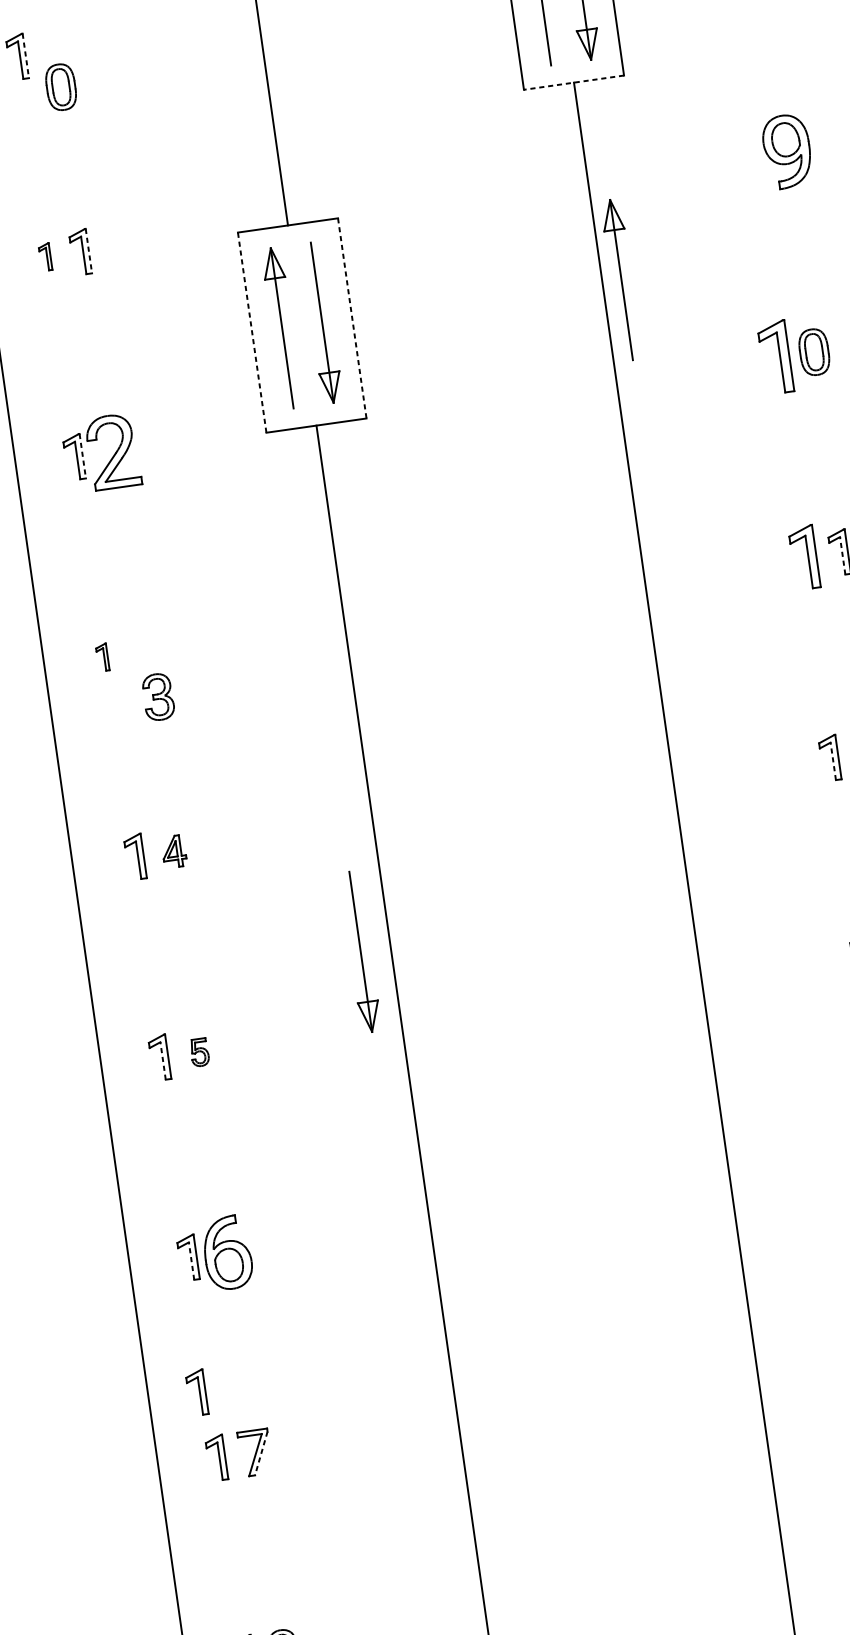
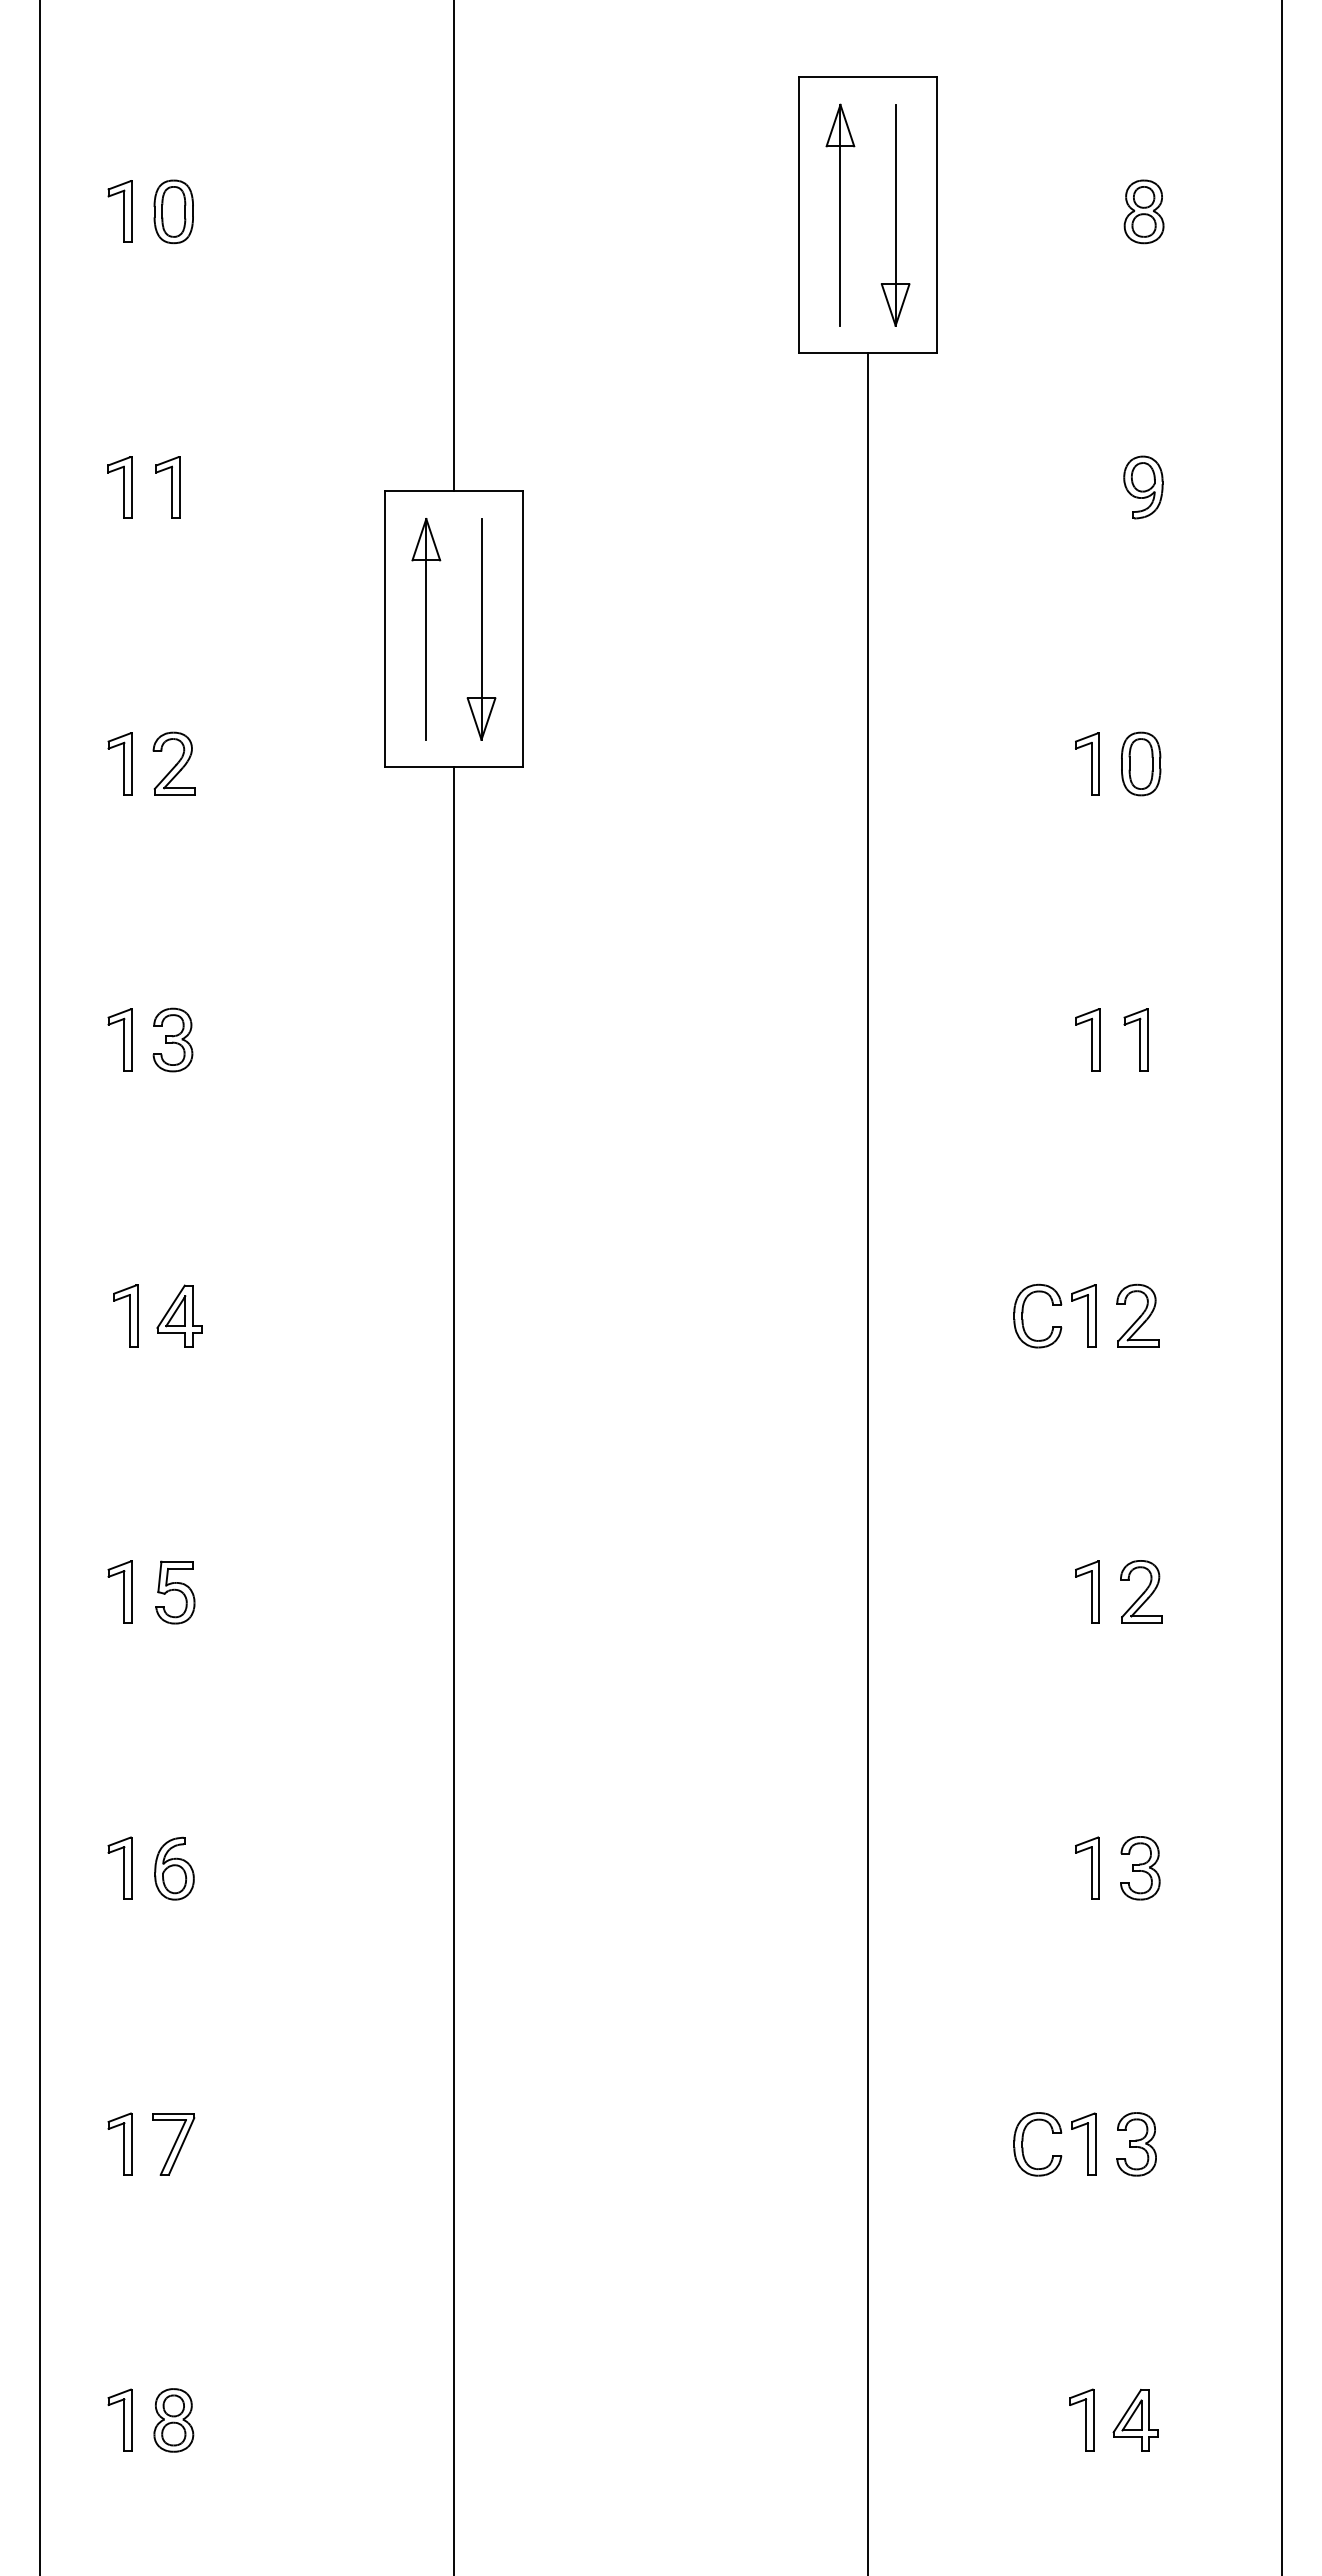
line: (26, 55) -> (132, 211), dashed -> solid
line: (573, 82) -> (867, 353), dashed -> solid
part: (60, 87) -> (173, 211), moved
part: (787, 151) -> (1143, 487), size x0.62
line: (88, 250) -> (179, 487), dashed -> solid
part: (45, 257) -> (119, 487), size x1.67
part: (621, 280) -> (894, 629), removed
line: (351, 318) -> (522, 629), dashed -> solid
line: (251, 332) -> (384, 628), dashed -> solid
part: (775, 357) -> (1087, 763), size x0.62
part: (112, 451) -> (173, 763), size x0.62
line: (83, 455) -> (132, 763), dashed -> solid
line: (842, 555) -> (1140, 1044), dashed -> solid
part: (803, 557) -> (1087, 1039), size x0.71
part: (102, 657) -> (119, 1039), size x1.67
part: (158, 696) -> (172, 1039), moved
line: (833, 761) -> (1088, 1320), dashed -> solid
part: (785, 762) -> (1023, 1313), added
part: (174, 851) -> (179, 1315), size x1.43
part: (360, 951) -> (412, 1487), removed
part: (199, 1052) -> (175, 1592), size x1.67
line: (163, 1060) -> (124, 1596), dashed -> solid
part: (227, 1252) -> (174, 1868), size x0.62
line: (191, 1260) -> (124, 1872), dashed -> solid
part: (196, 1392) -> (105, 2051), removed
line: (261, 1453) -> (181, 2146), dashed -> solid

